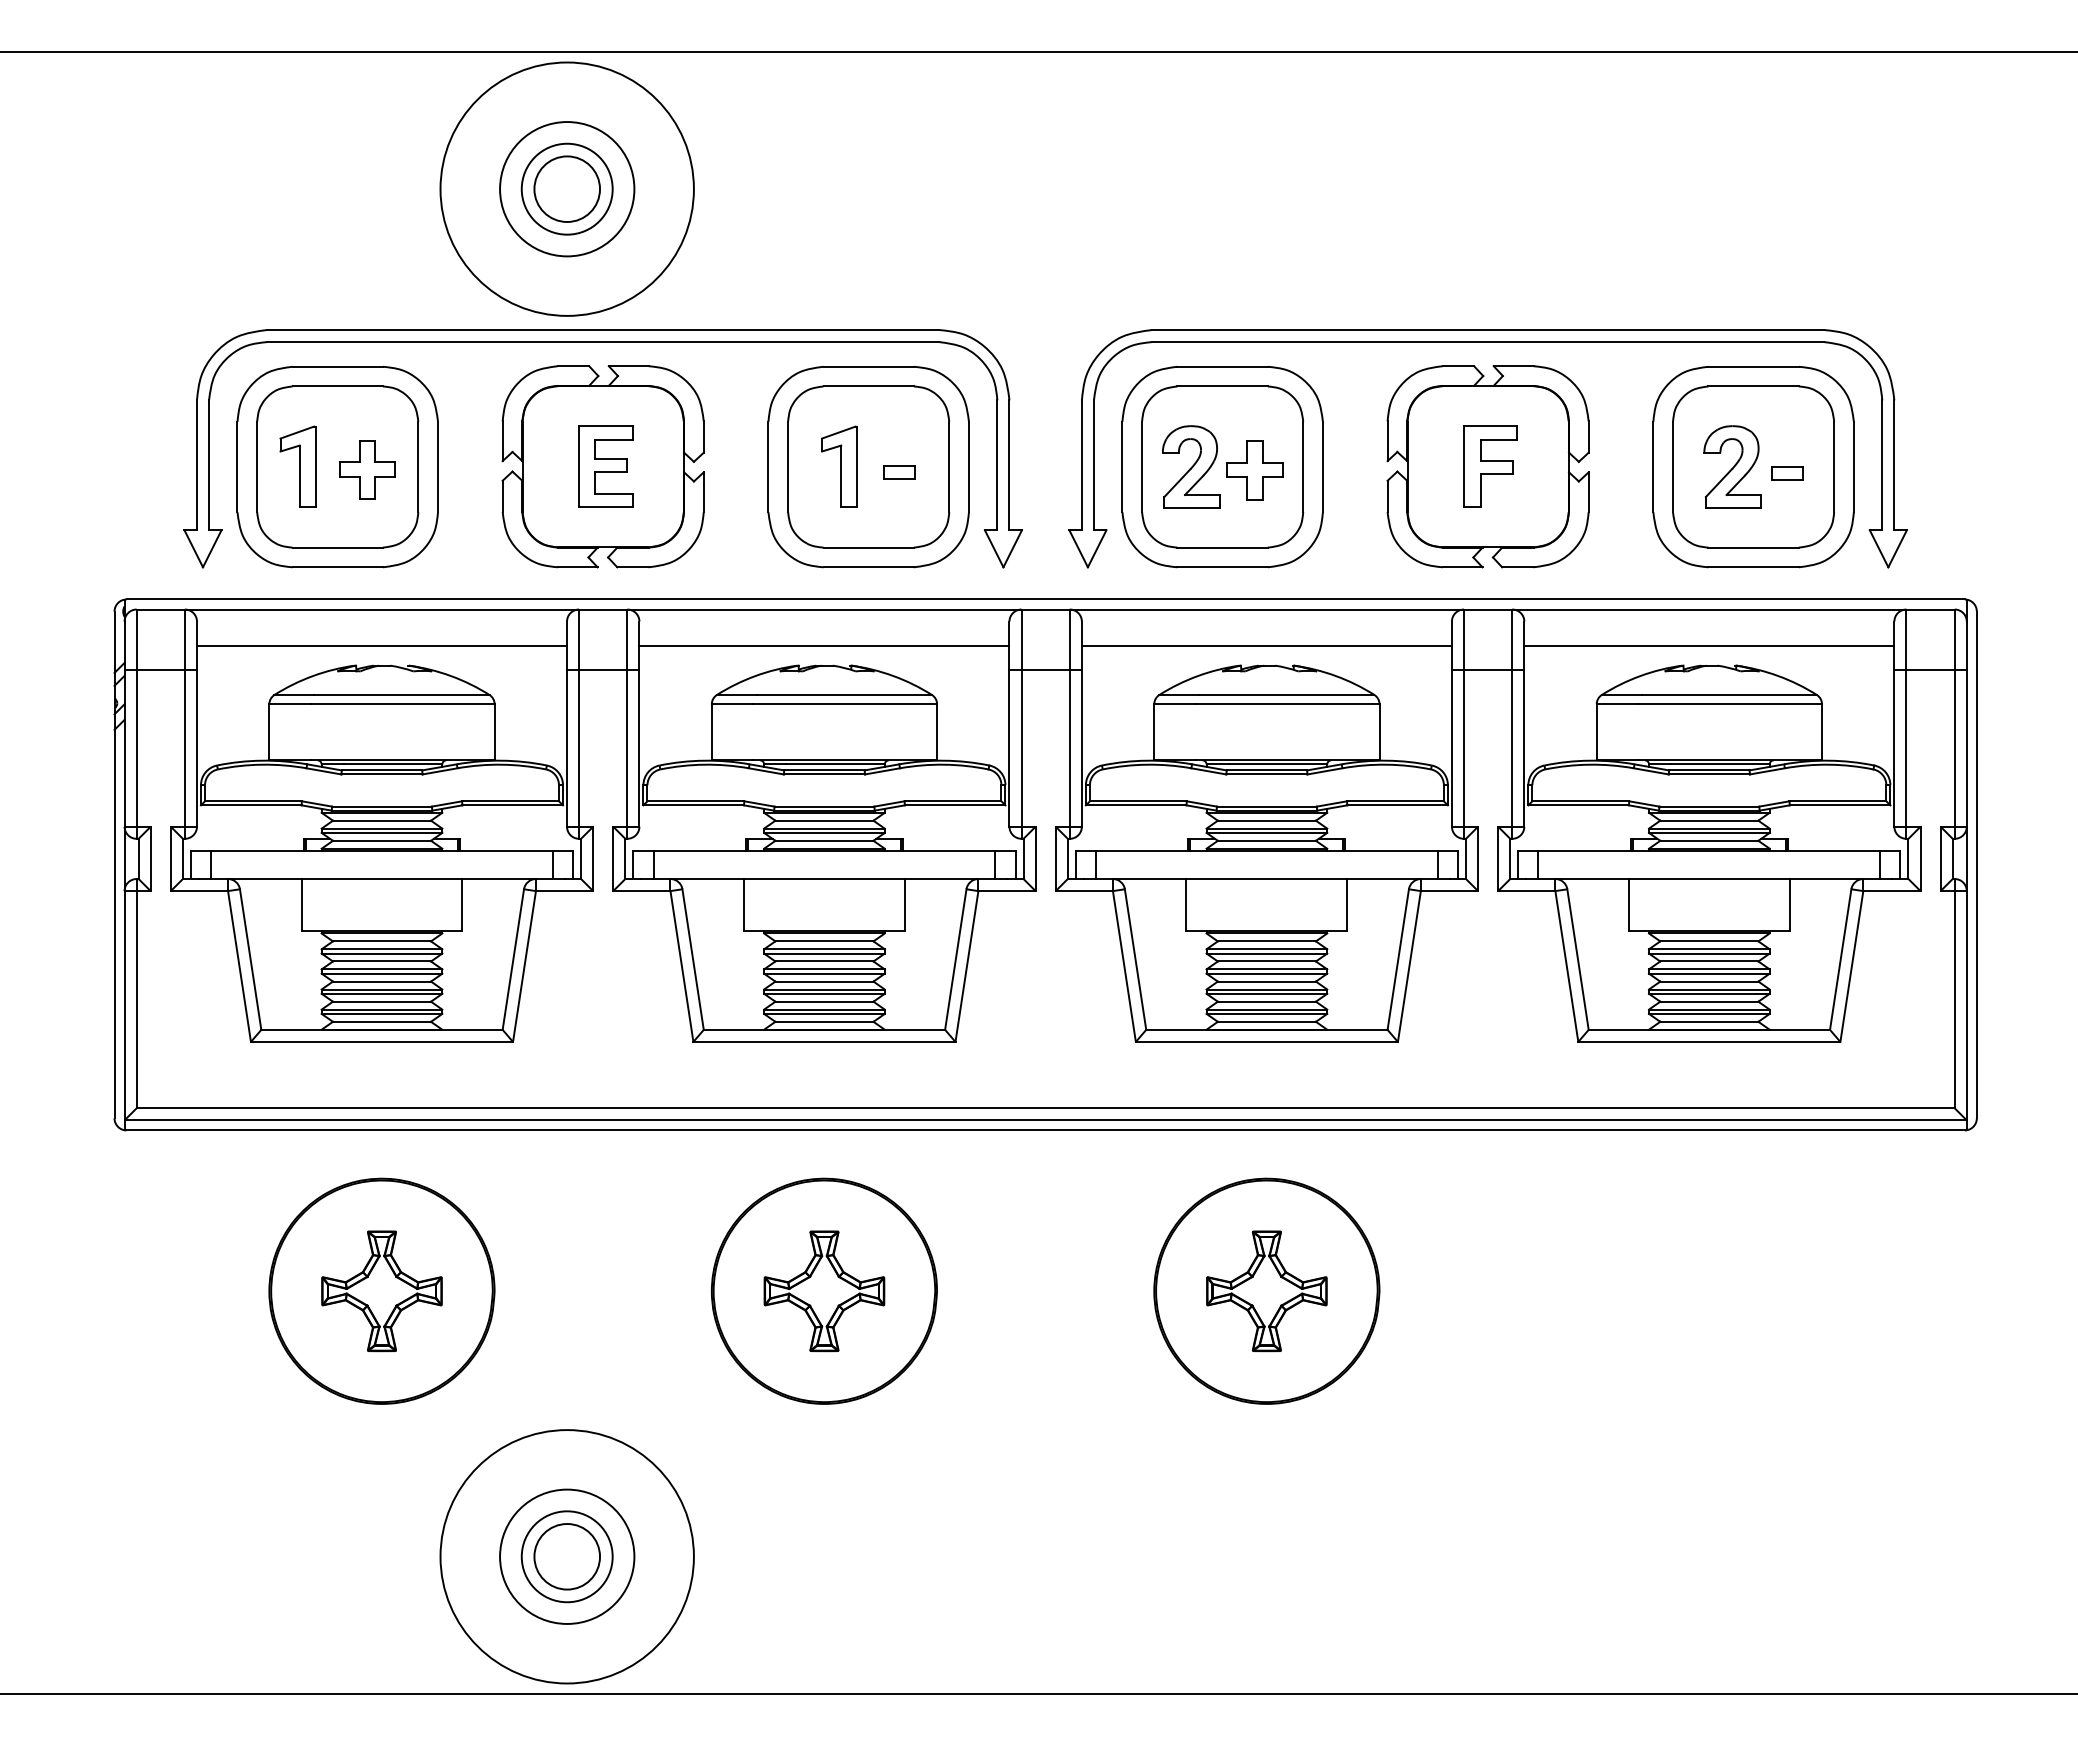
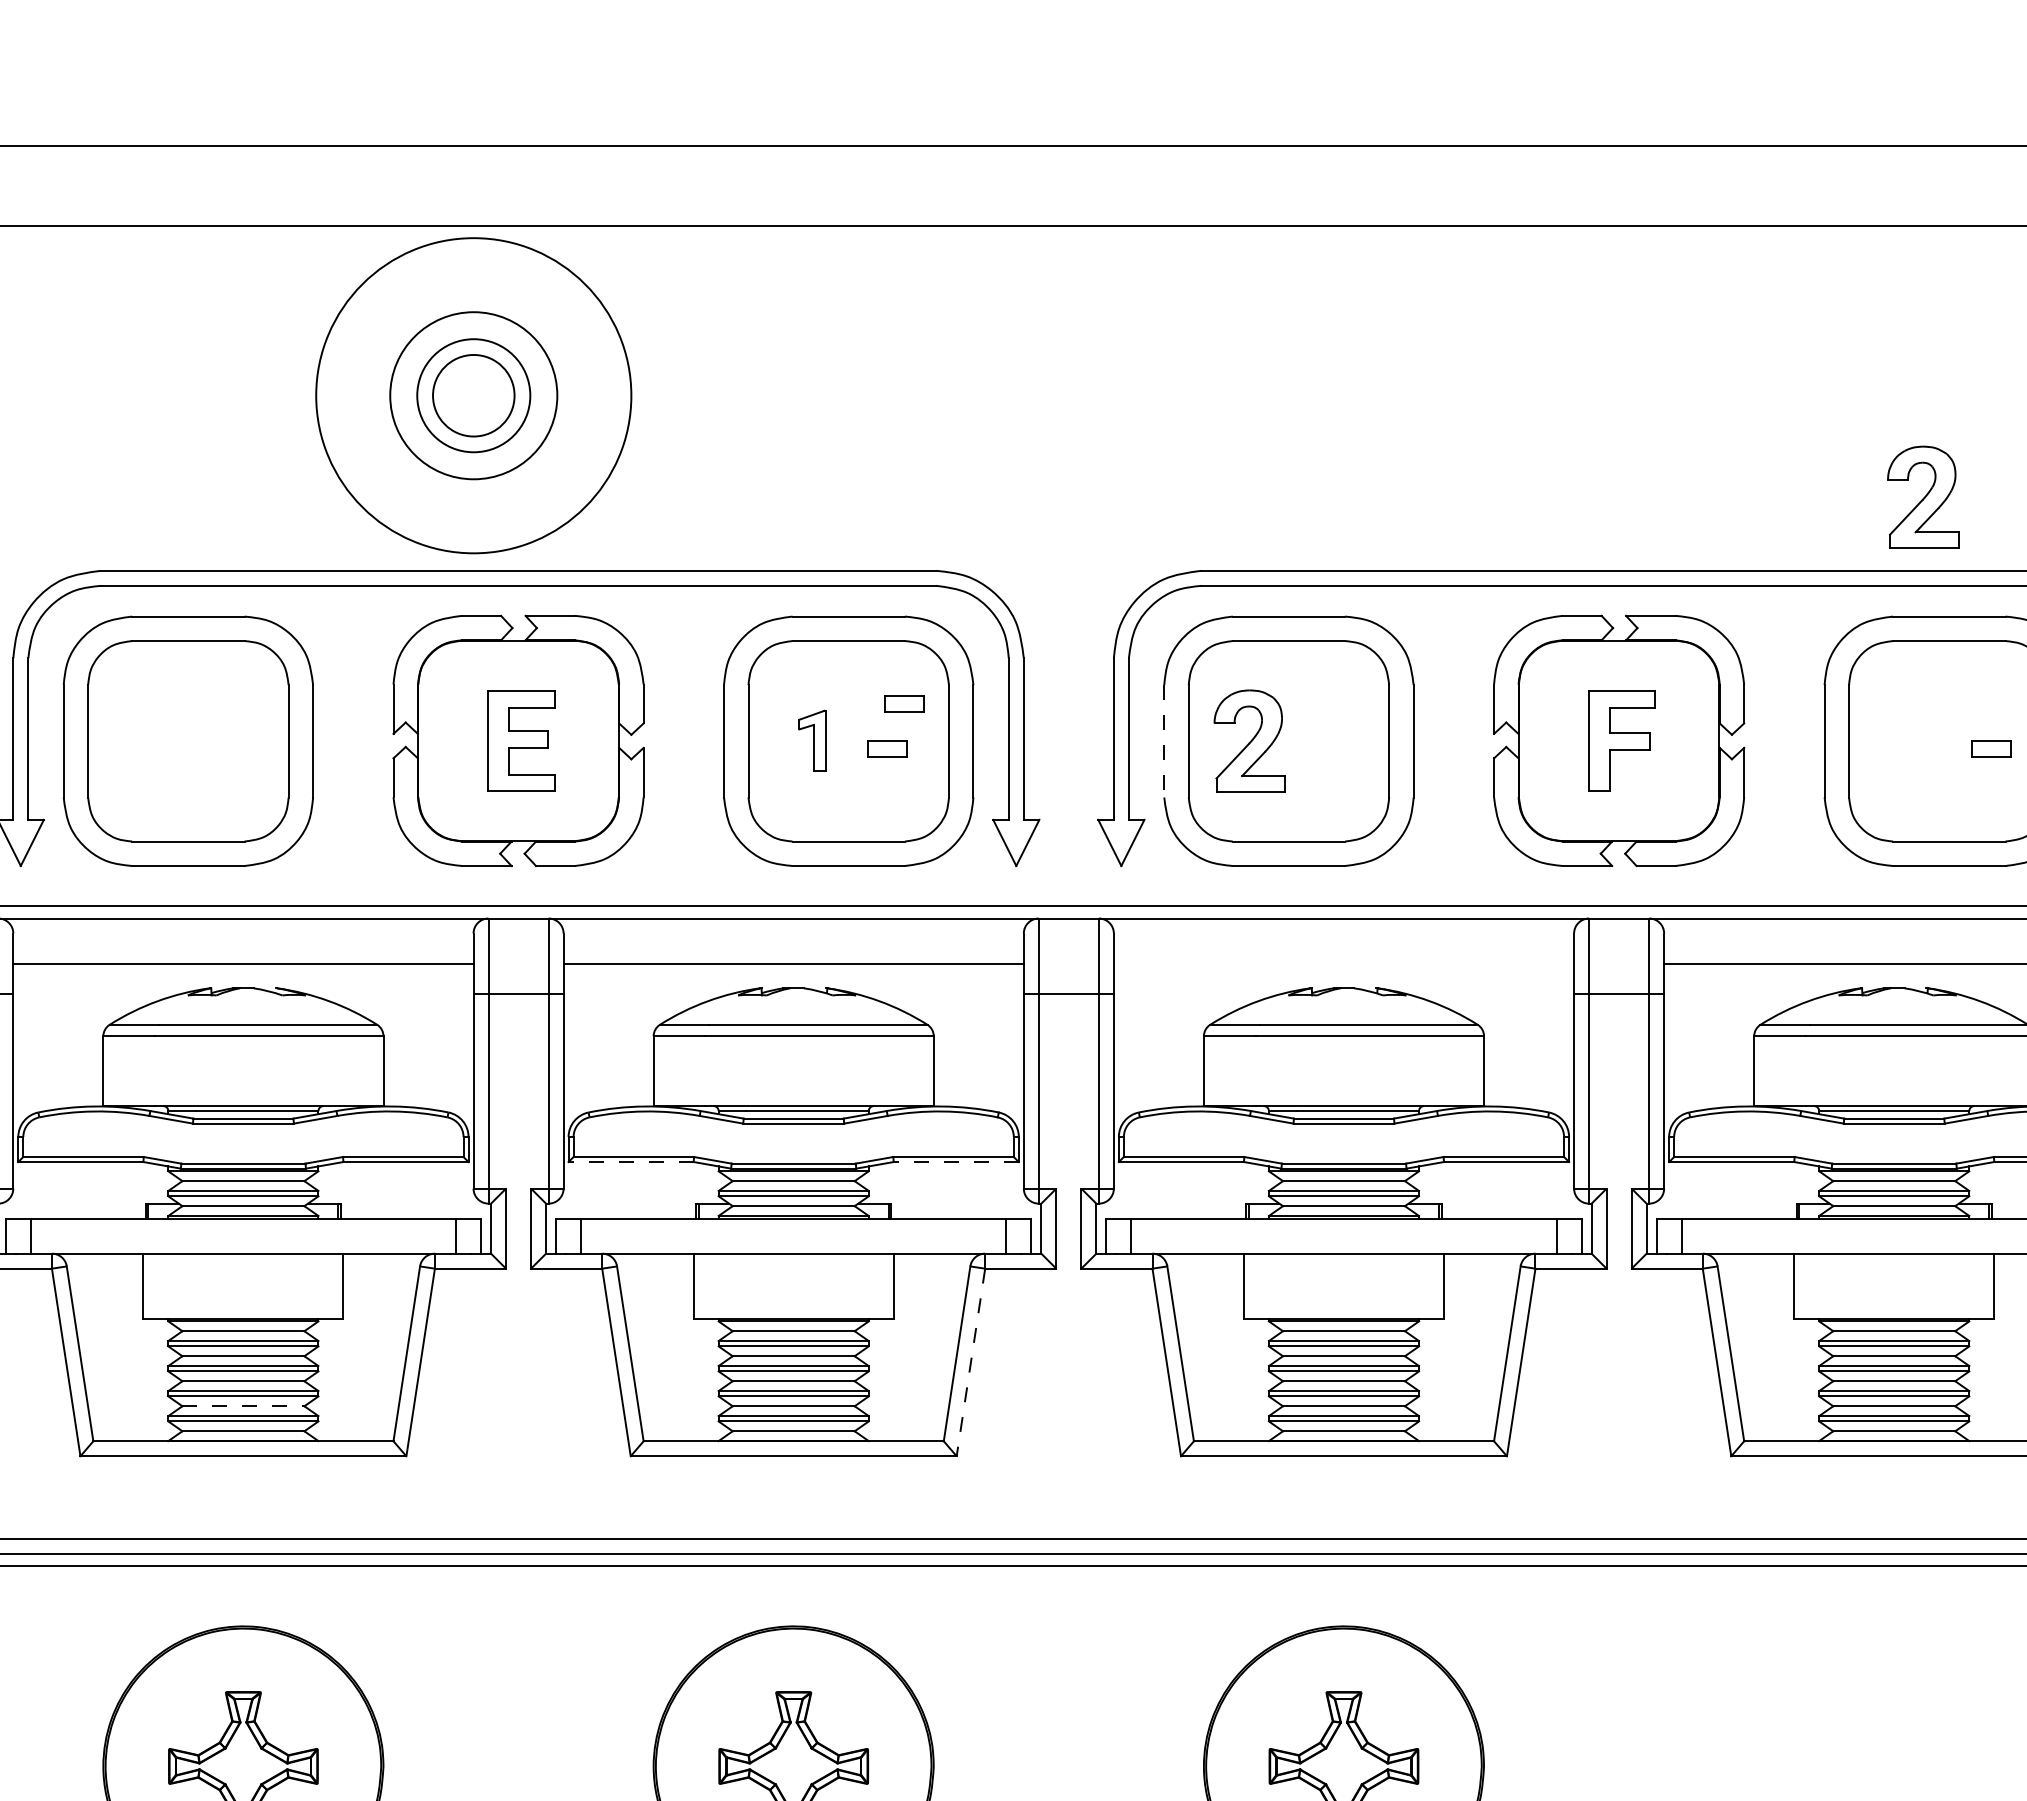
part: (913, 436) -> (904, 703), added
part: (297, 466) -> (138, 740), removed
part: (839, 466) -> (812, 740), size x0.6
part: (1732, 466) -> (1923, 496), moved
line: (1122, 467) -> (1164, 741), solid -> dashed
part: (367, 469) -> (225, 744), removed
part: (1254, 470) -> (1328, 745), removed
line: (1266, 645) -> (1343, 963), removed
line: (693, 805) -> (630, 1162), solid -> dashed
line: (954, 805) -> (955, 1162), solid -> dashed
line: (966, 967) -> (970, 1363), solid -> dashed
line: (382, 1001) -> (244, 1405), solid -> dashed

